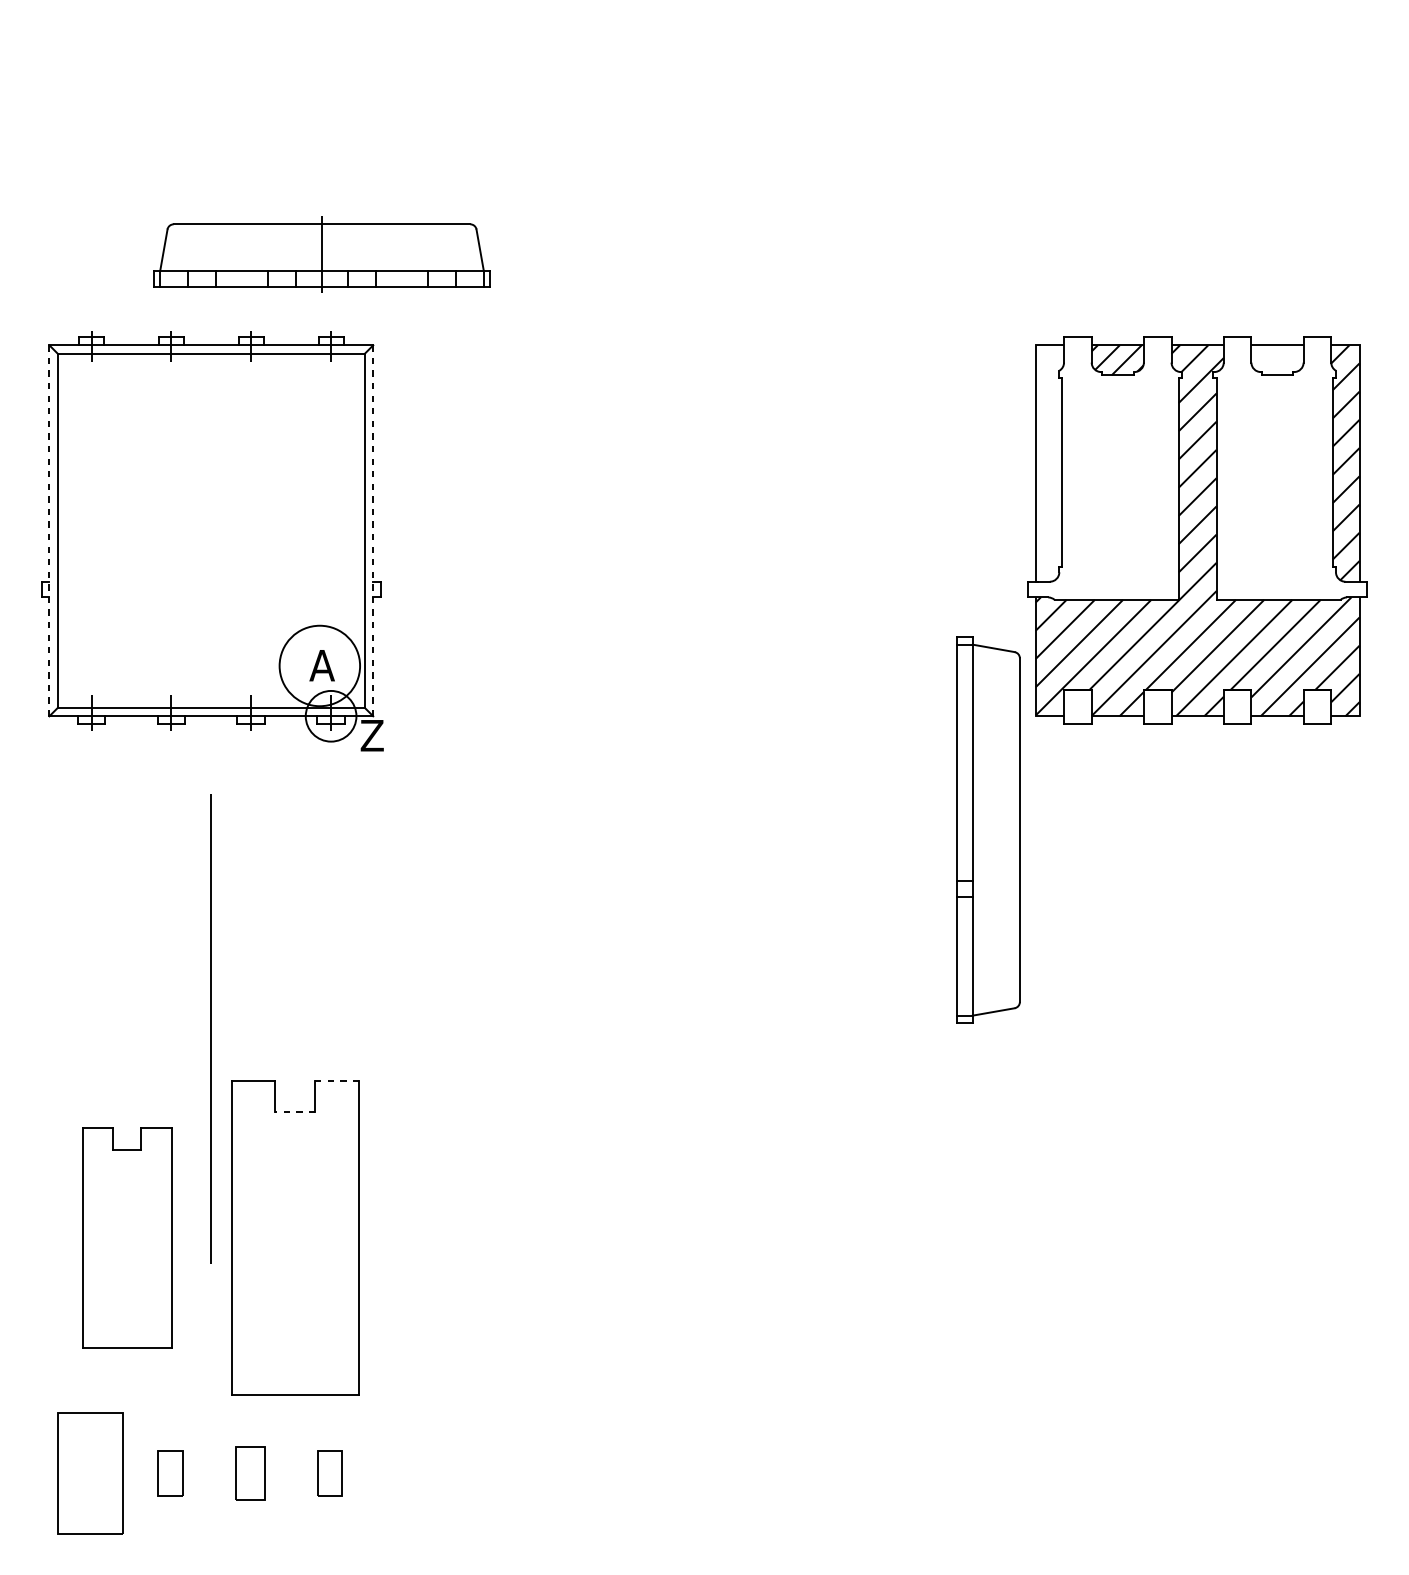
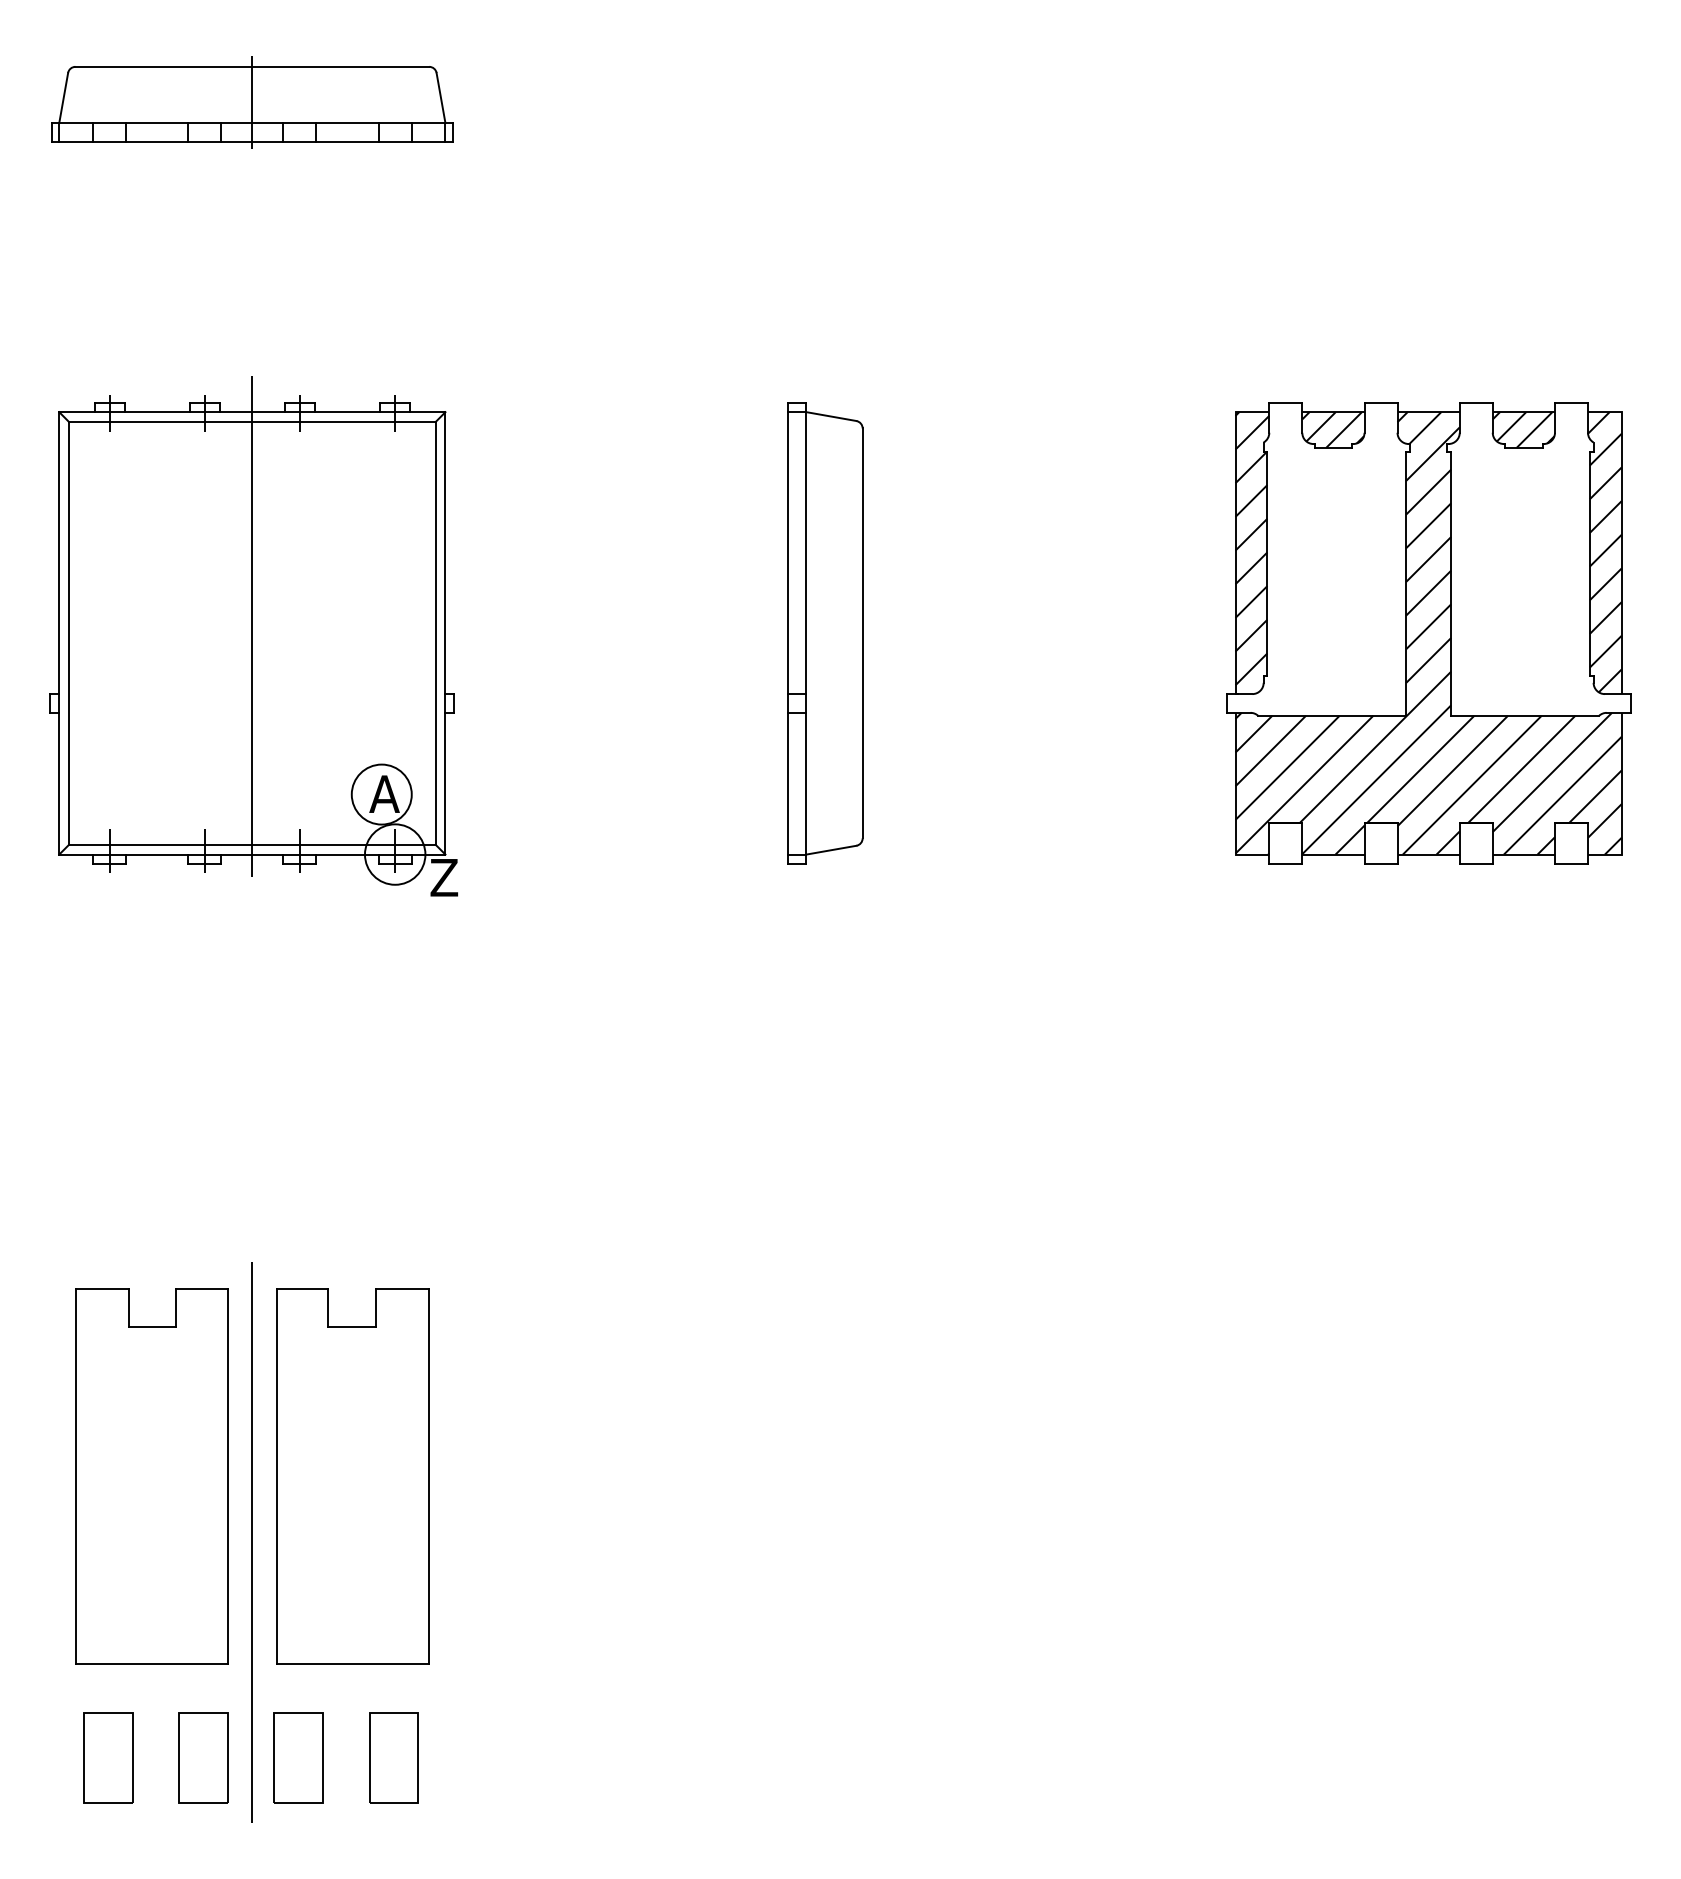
part: (322, 254) -> (252, 102), moved
hatch: (1277, 359) -> (1523, 429), added
hatch: (1049, 459) -> (1252, 548), added
line: (211, 525) -> (252, 626), added
line: (49, 530) -> (59, 632), dashed -> solid
line: (373, 530) -> (445, 632), dashed -> solid
circle: (319, 665) -> (381, 794), size x0.62
part: (988, 830) -> (825, 633), moved
line: (210, 1028) -> (251, 1542), moved
line: (336, 1080) -> (401, 1289), dashed -> solid
line: (295, 1111) -> (352, 1326), dashed -> solid
part: (126, 1237) -> (151, 1476), size x1.43
part: (90, 1473) -> (108, 1757), size x0.62
part: (170, 1473) -> (203, 1757), size x1.67
part: (250, 1473) -> (298, 1757), size x1.43
part: (329, 1473) -> (393, 1757), size x1.67

